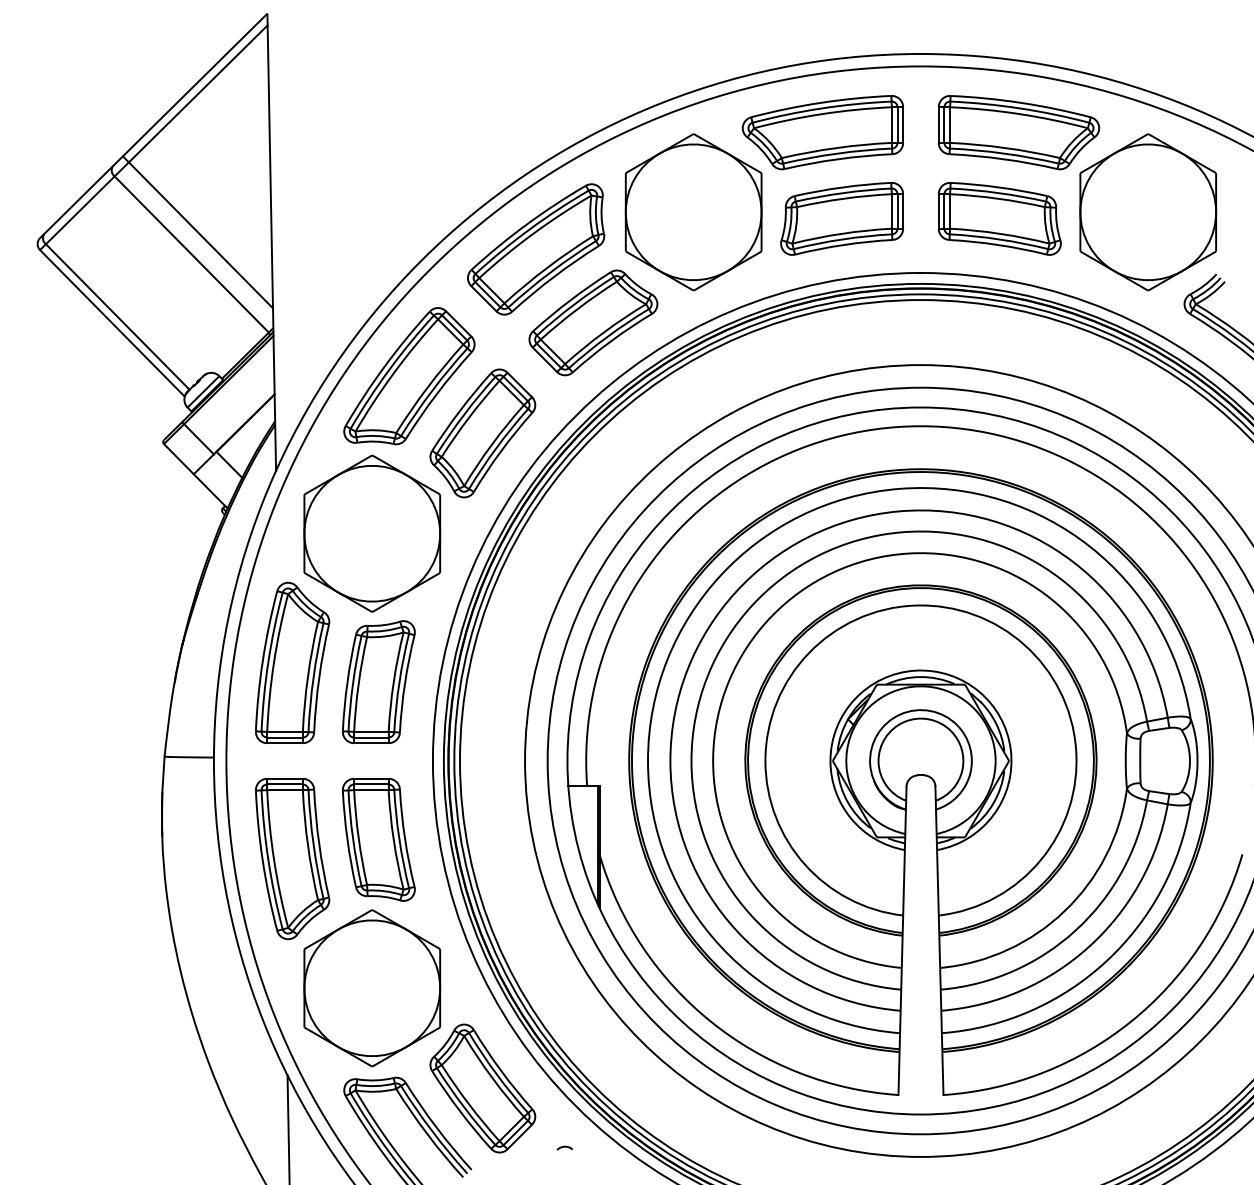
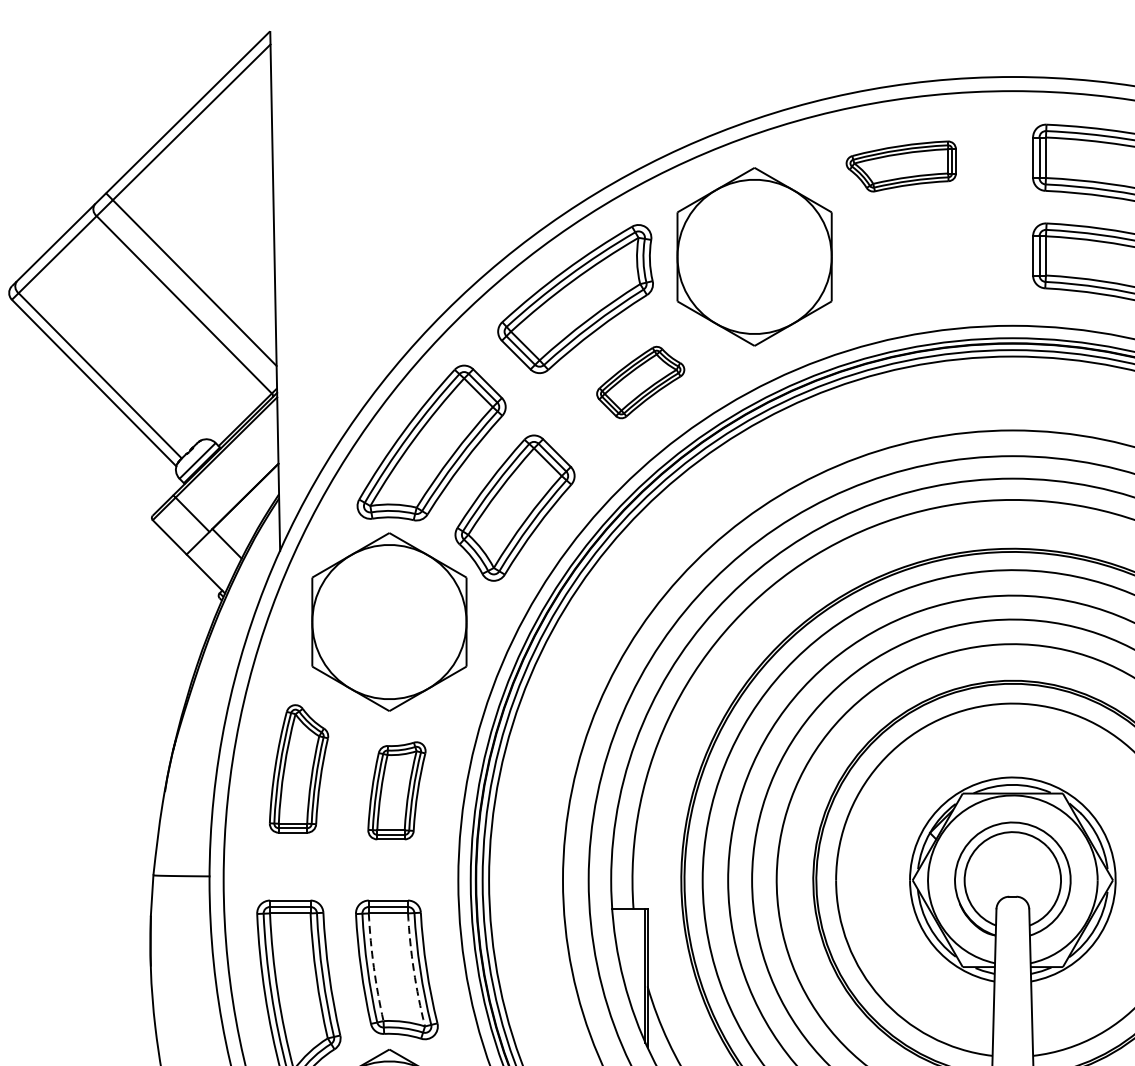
part: (822, 132) -> (900, 166), size x0.6
part: (841, 218) -> (922, 263), removed
part: (593, 322) -> (640, 382), size x0.6
part: (292, 662) -> (298, 768), size x0.7
part: (378, 682) -> (396, 791), size x0.7
arc: (358, 837) -> (373, 967), solid -> dashed
arc: (393, 840) -> (413, 970), solid -> dashed

